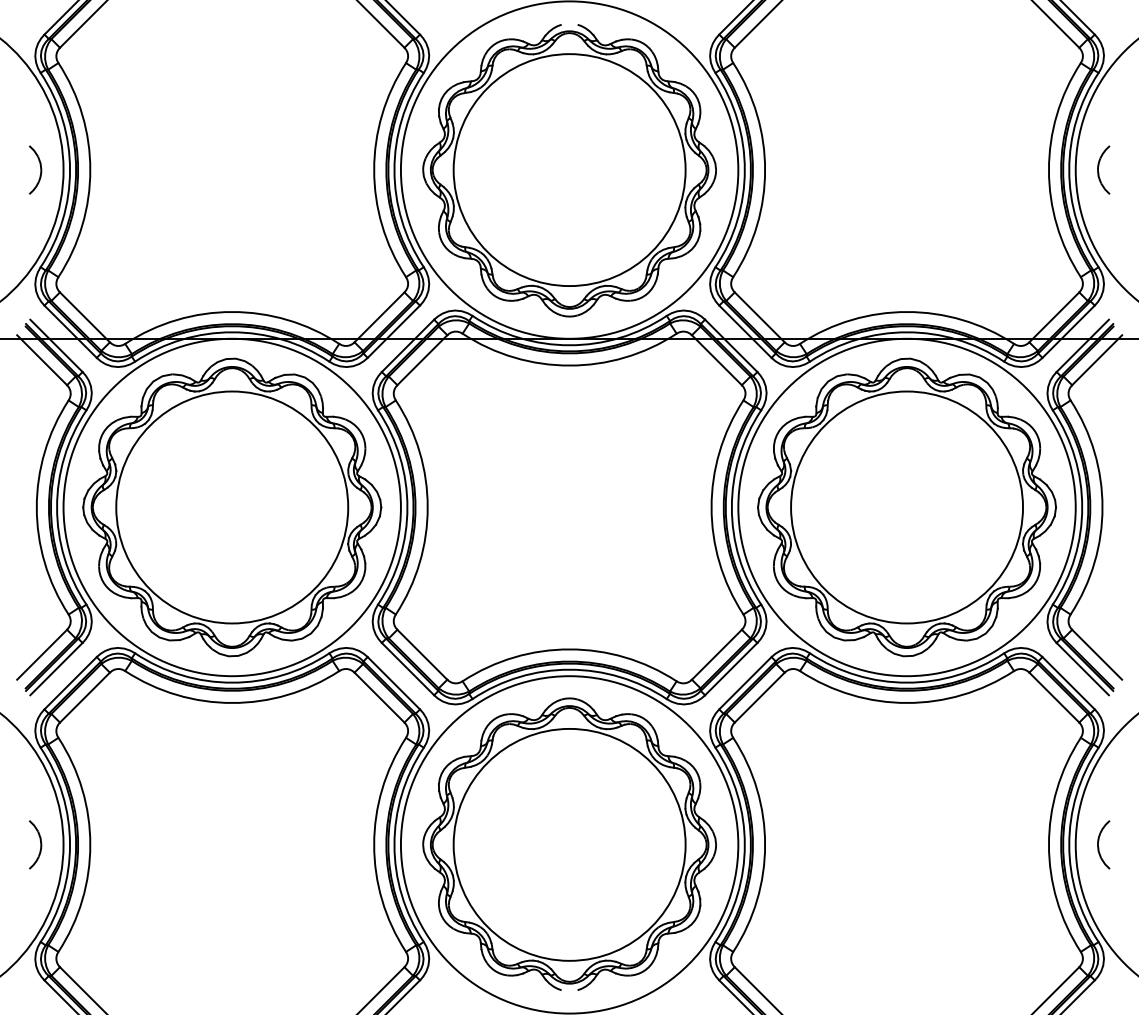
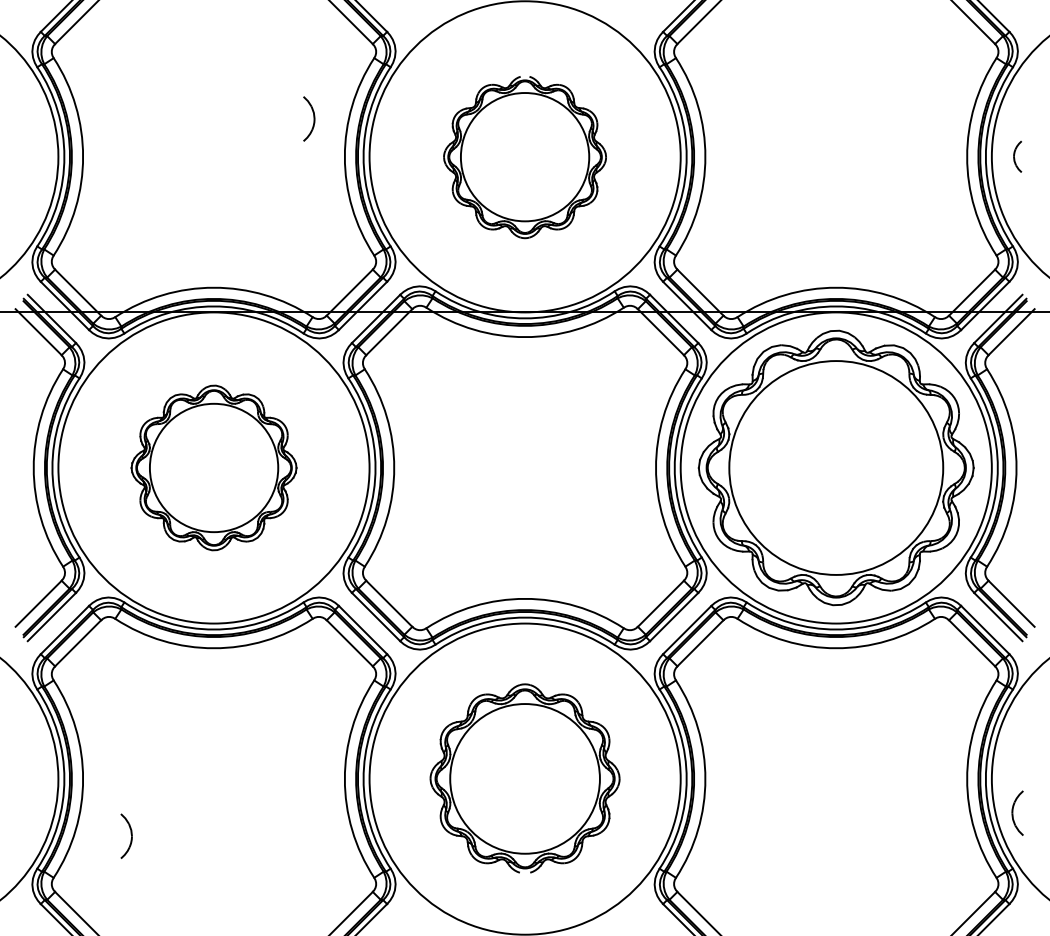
part: (35, 169) -> (309, 118), moved
part: (1103, 169) -> (1017, 156), size x0.7
part: (569, 170) -> (525, 157), size x0.6
part: (232, 507) -> (214, 468), size x0.6
part: (569, 843) -> (525, 777), size x0.7
part: (35, 844) -> (126, 835), moved
part: (1103, 844) -> (1017, 812), moved

